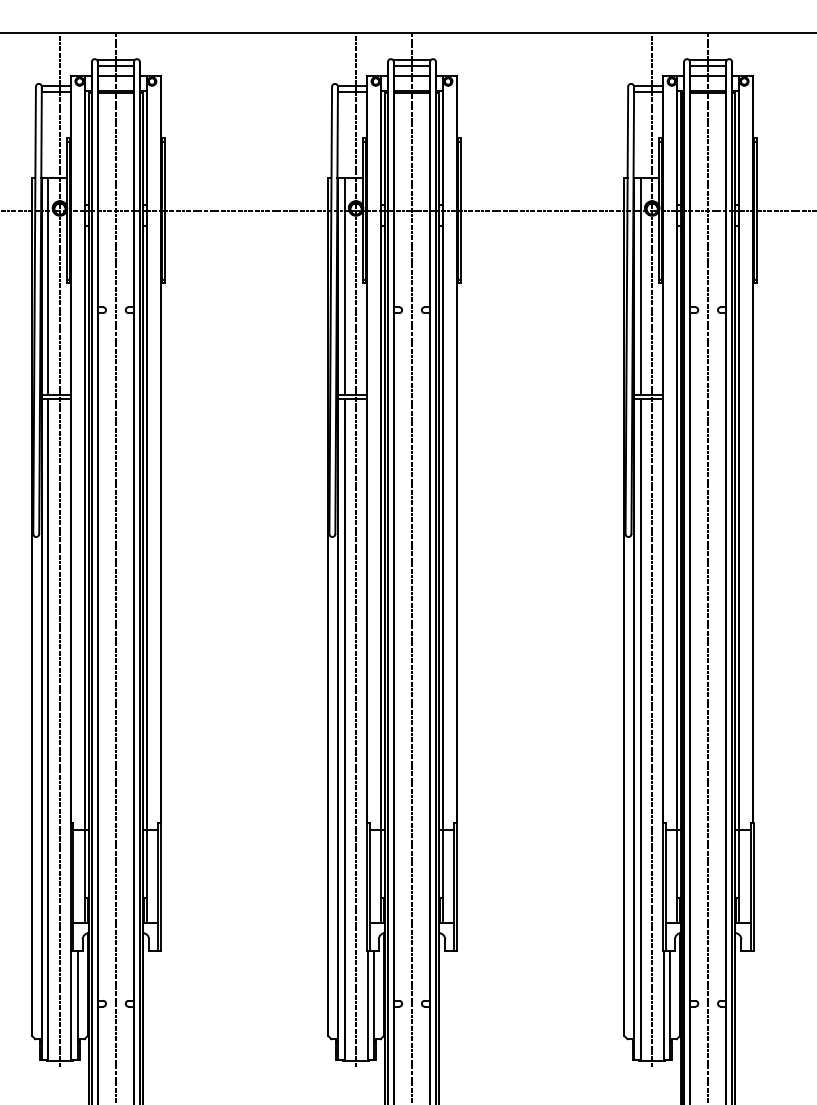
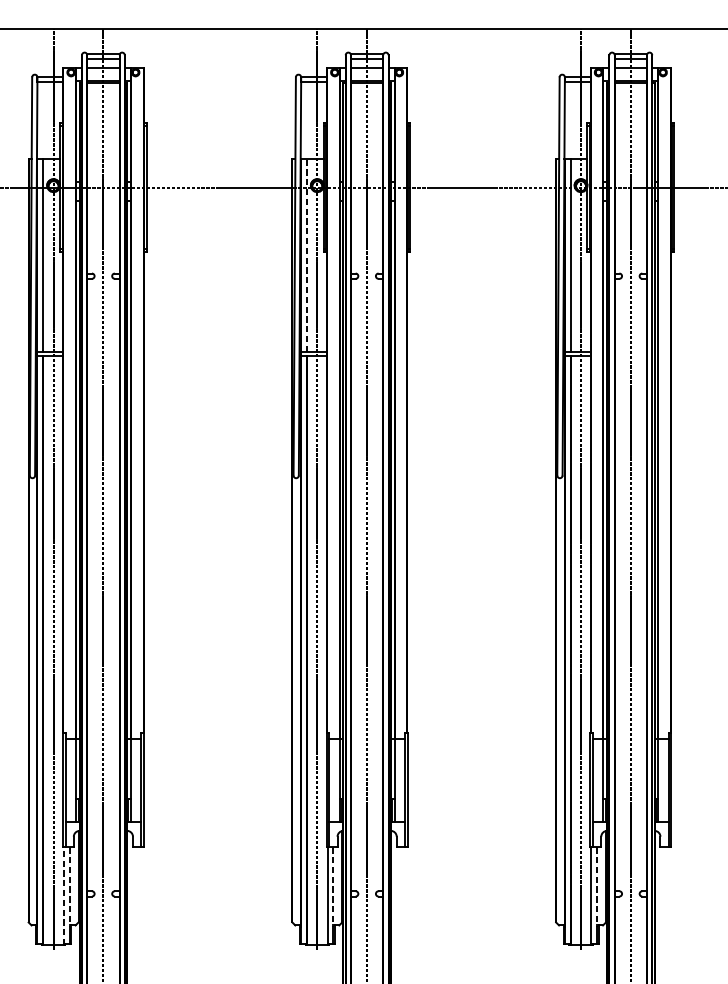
line: (344, 286) -> (307, 255), solid -> dashed
line: (78, 996) -> (70, 887), solid -> dashed
line: (374, 996) -> (333, 887), solid -> dashed
line: (670, 996) -> (597, 887), solid -> dashed
line: (71, 1006) -> (63, 896), solid -> dashed

